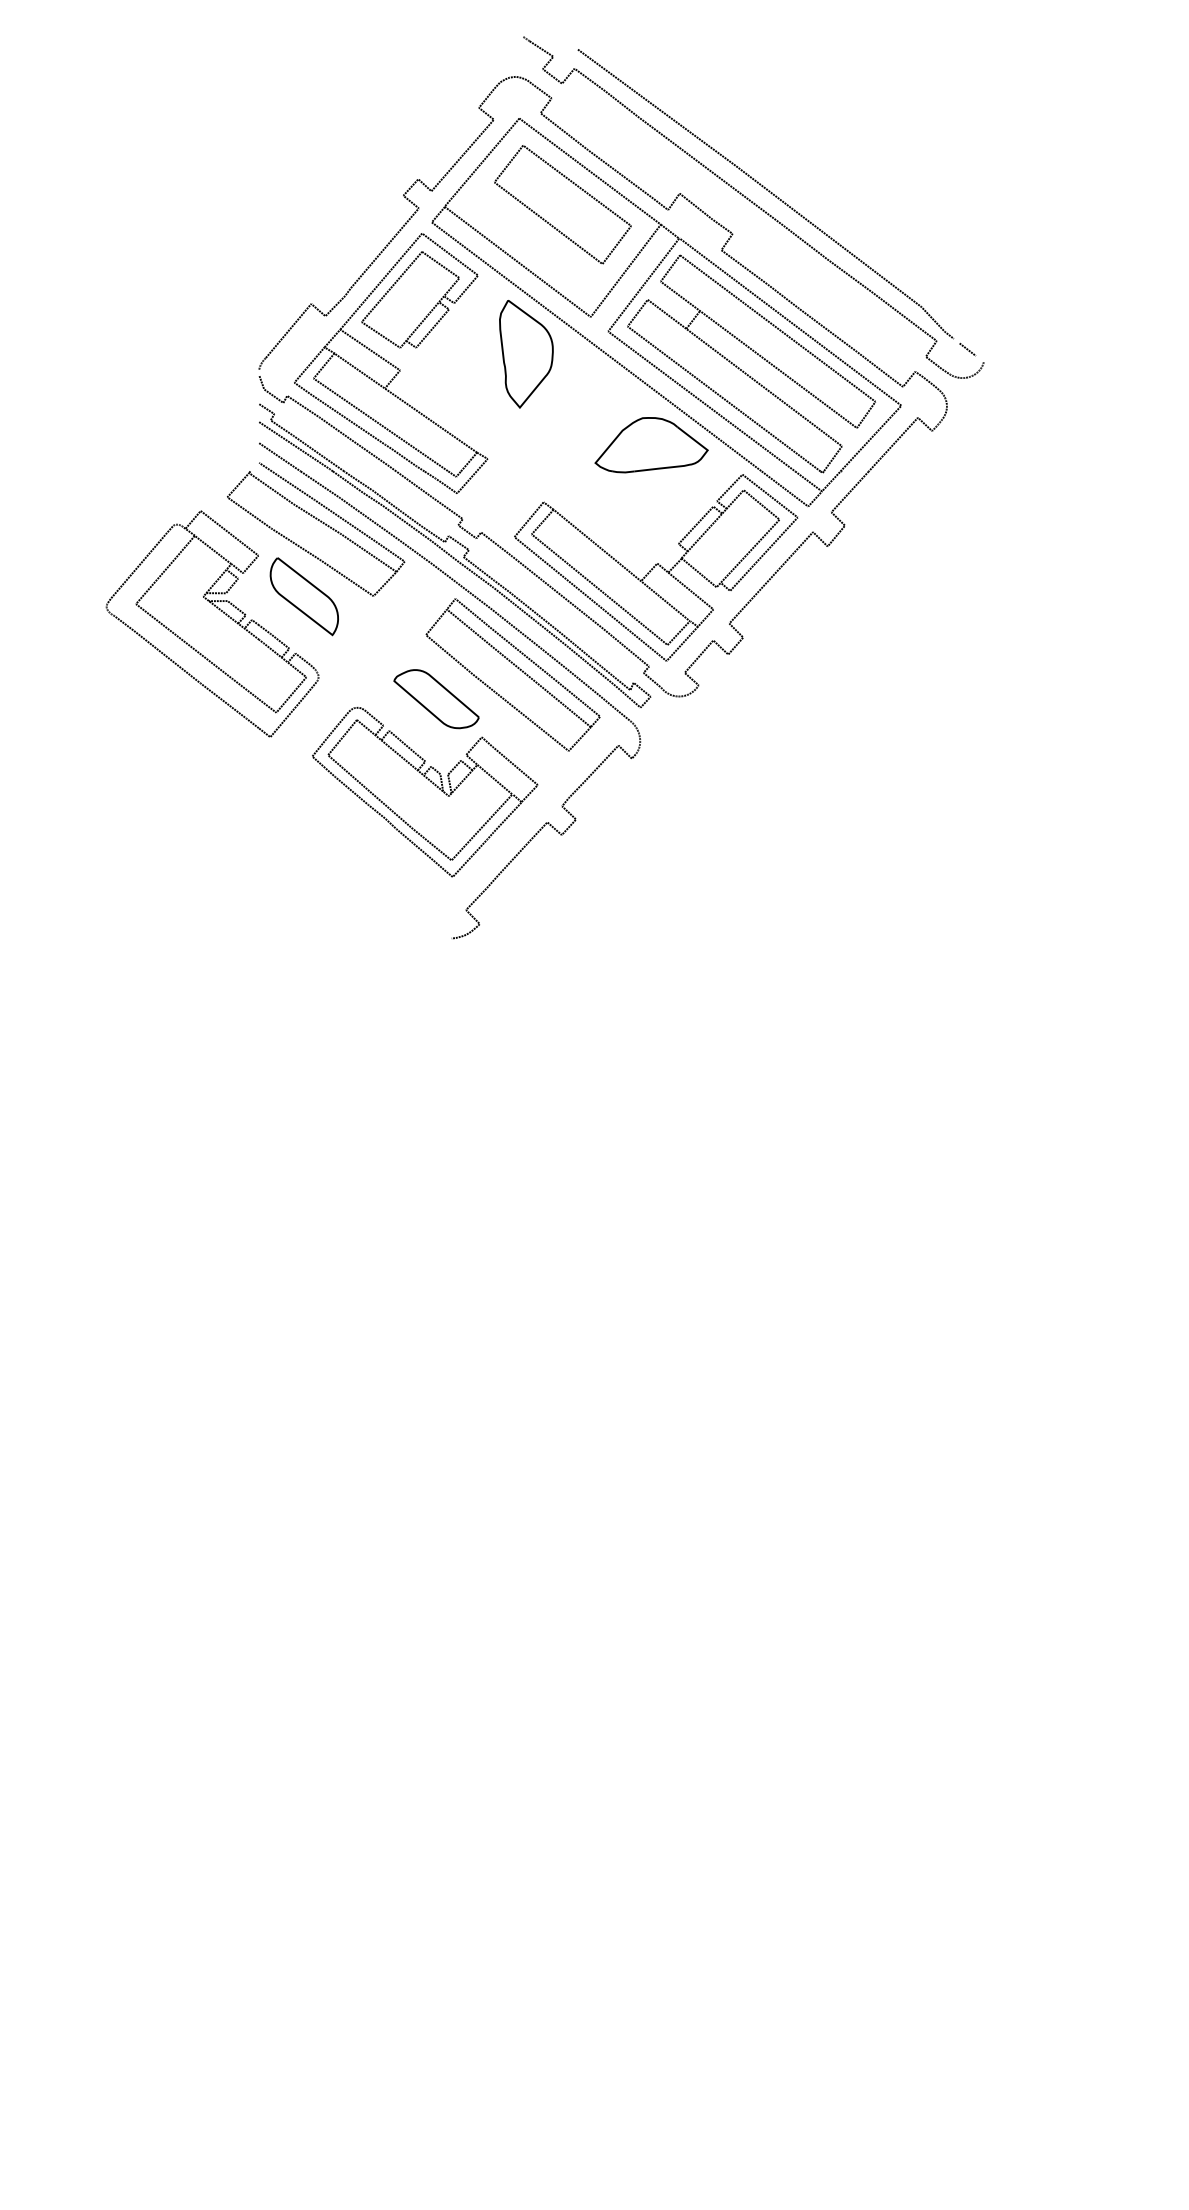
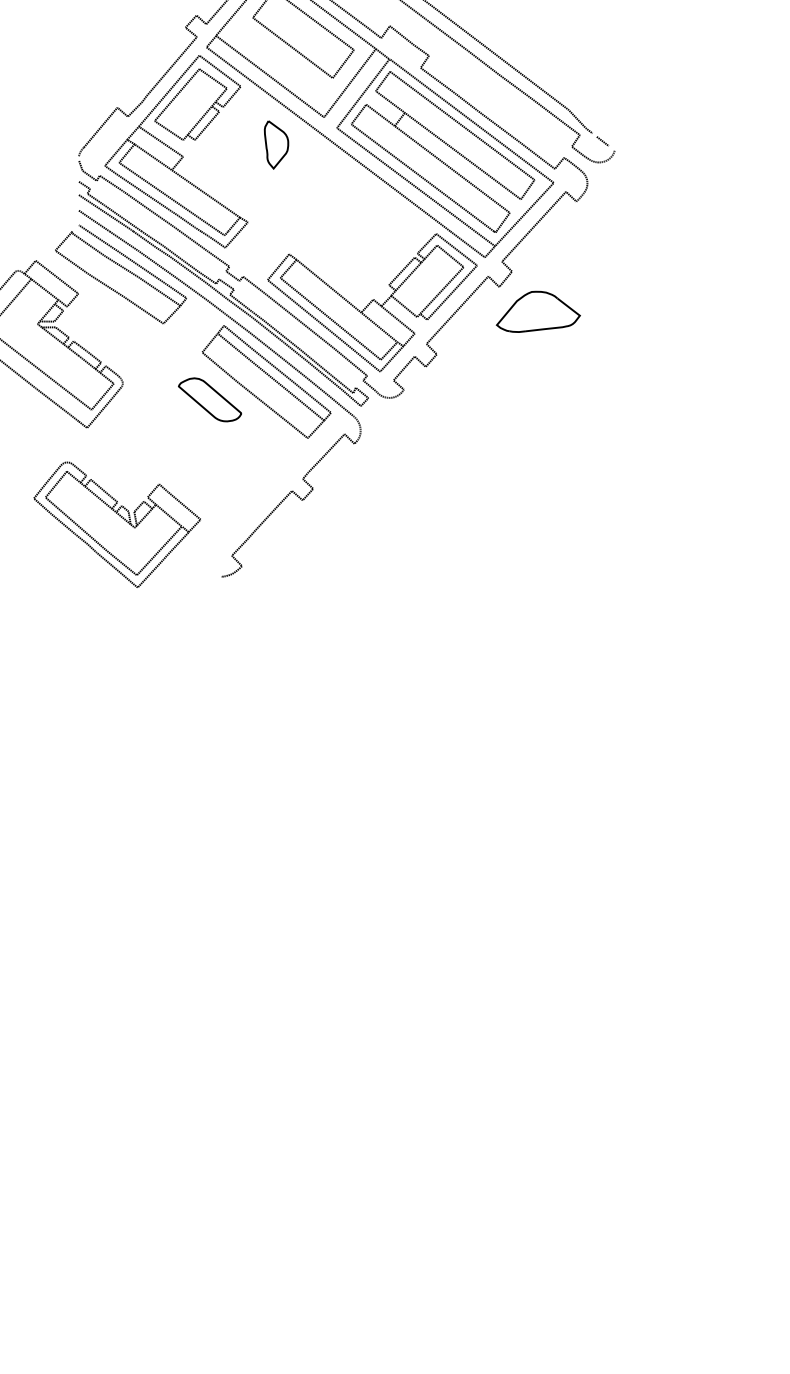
part: (526, 354) -> (276, 145), size x0.6
part: (651, 445) -> (538, 312), moved
part: (303, 596) -> (111, 323), removed
part: (425, 792) -> (117, 525), moved

